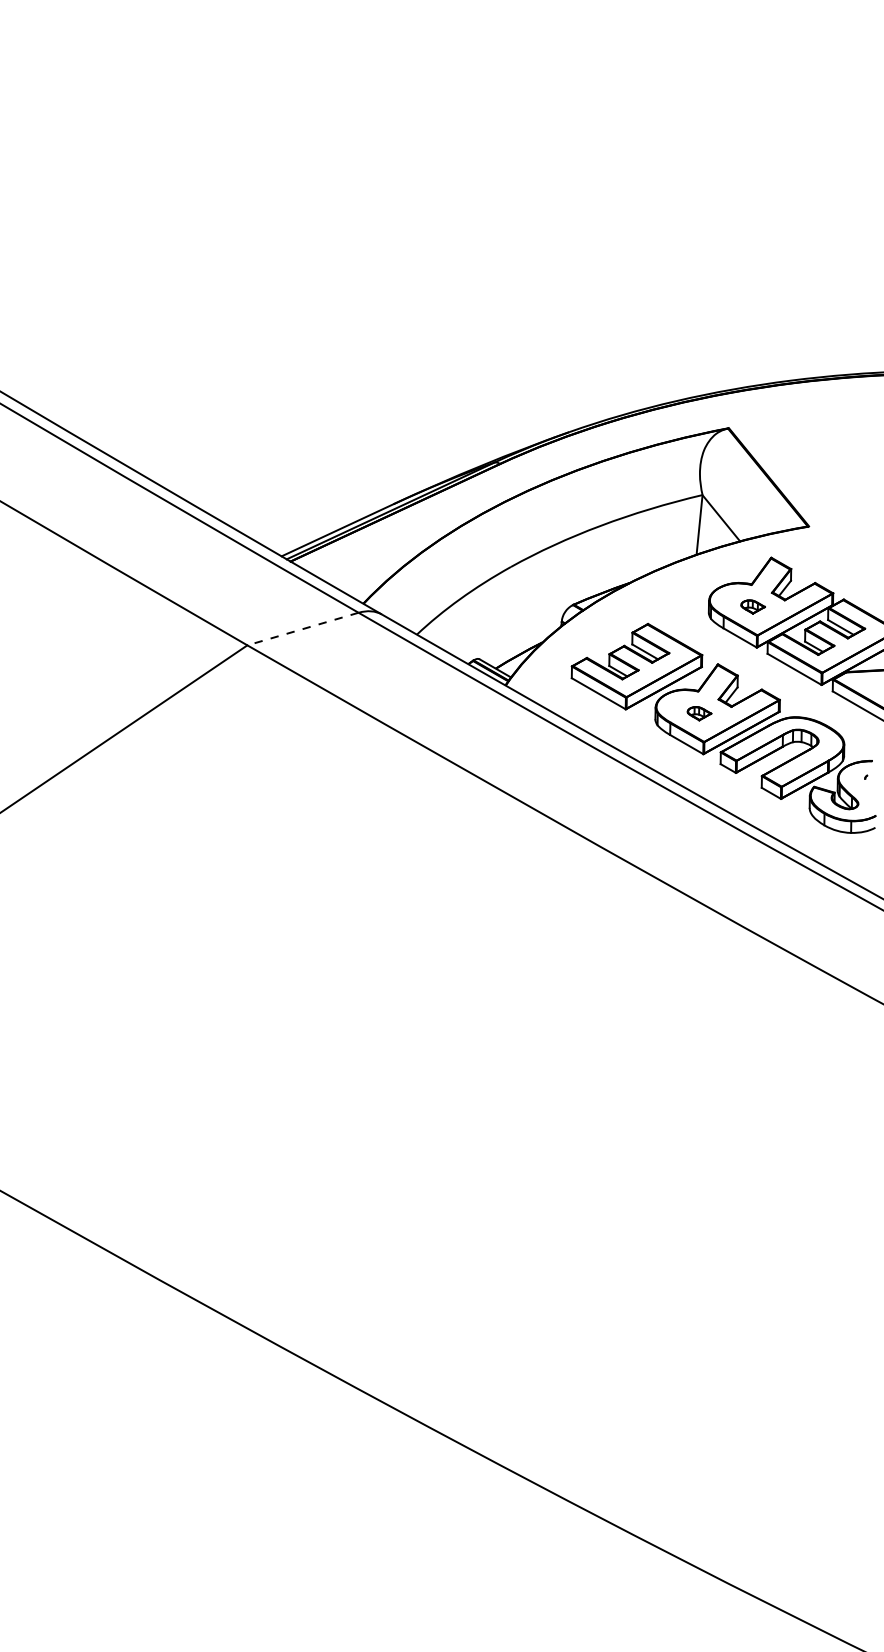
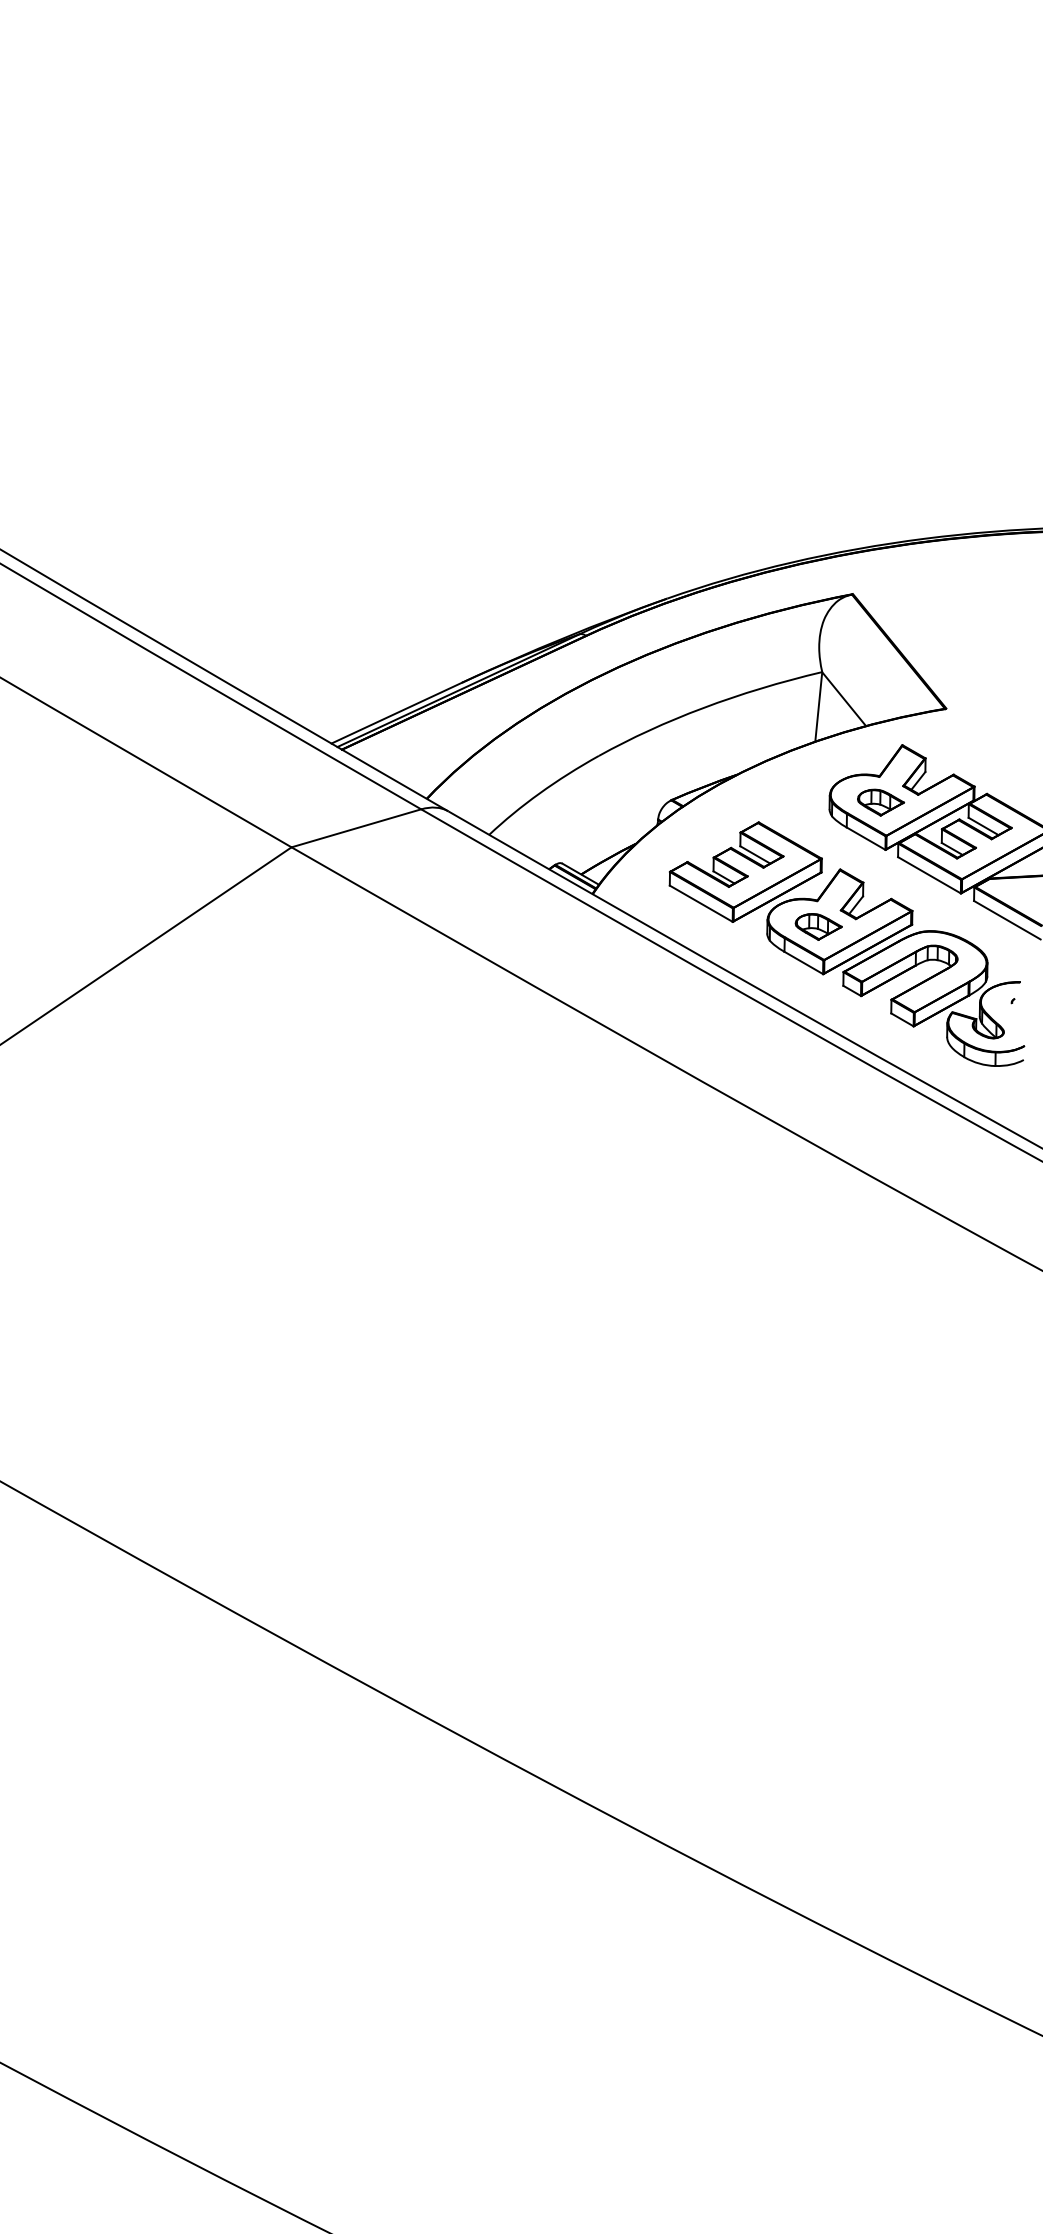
part: (753, 606) -> (881, 802), size x1.67
line: (303, 629) -> (356, 828), dashed -> solid
part: (699, 713) -> (818, 926), size x1.67

